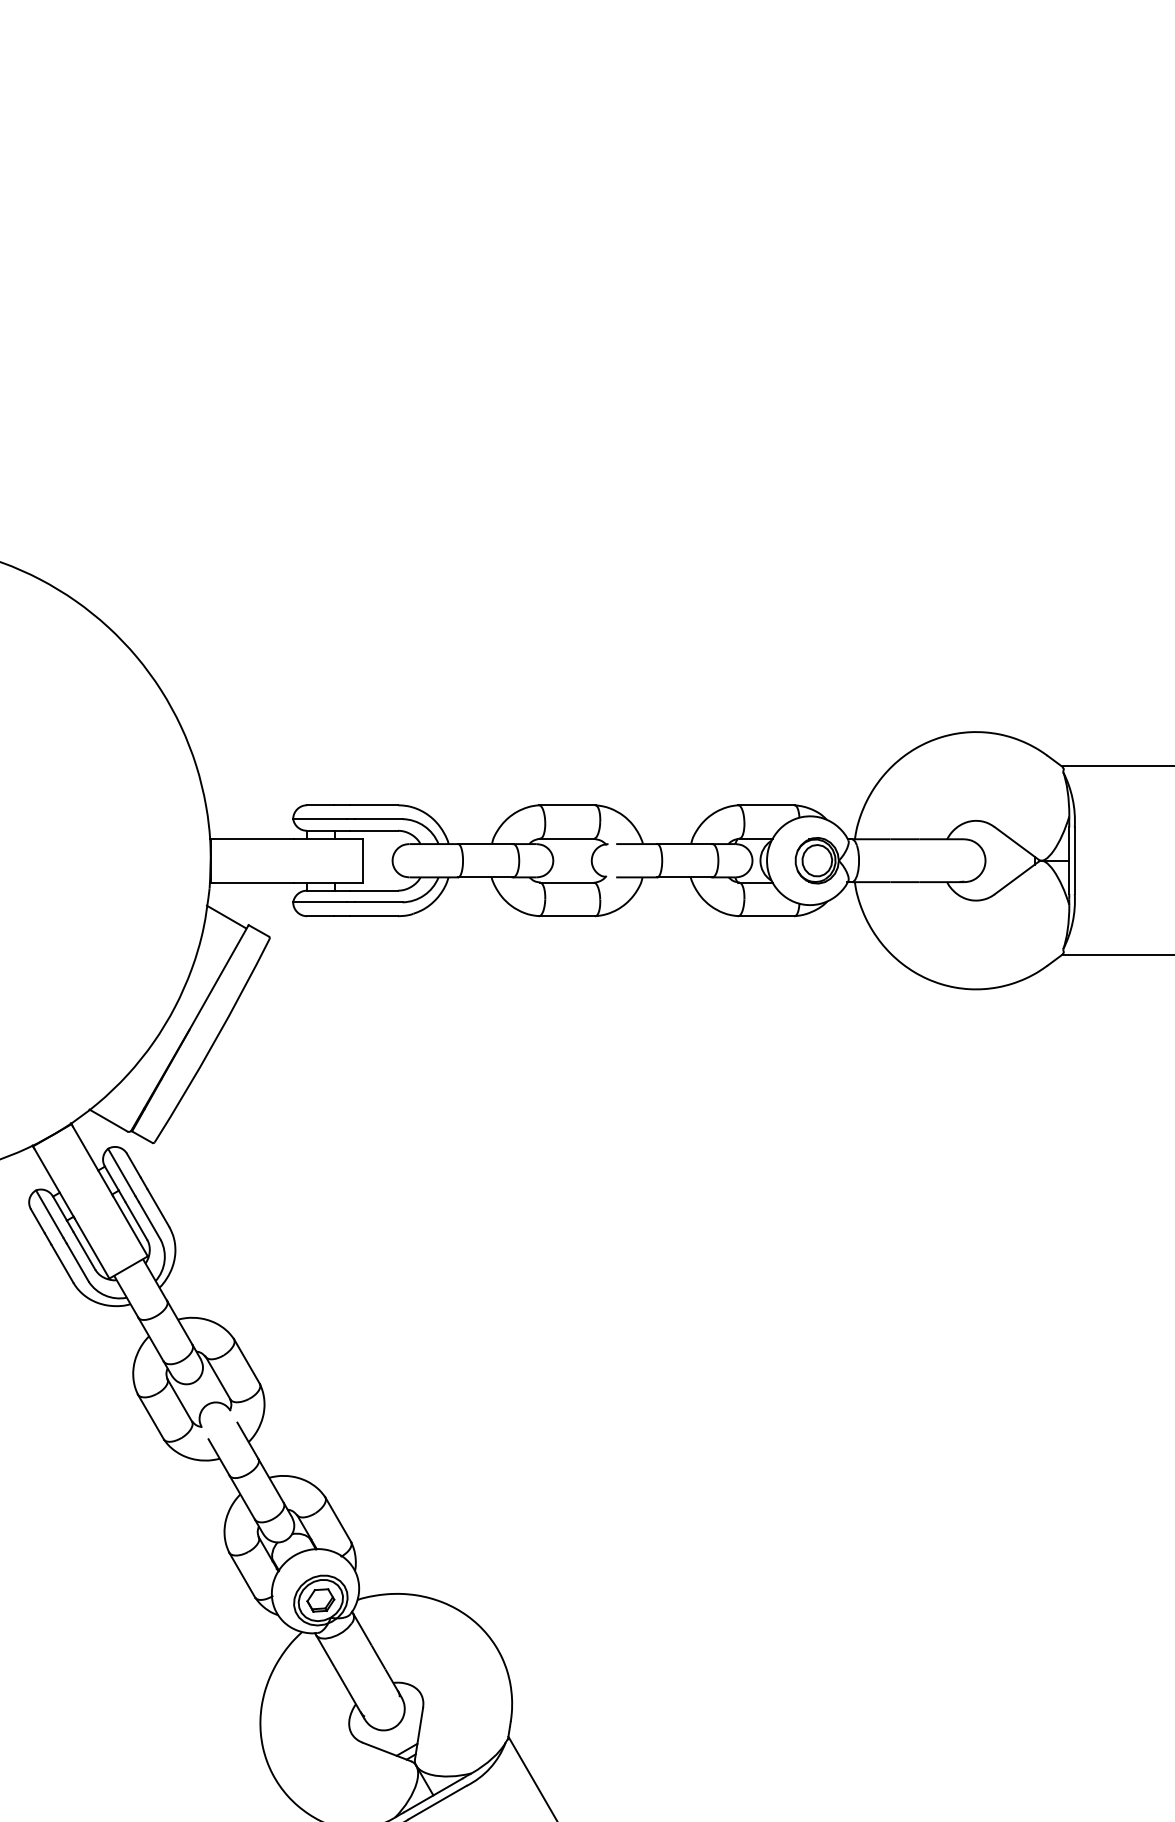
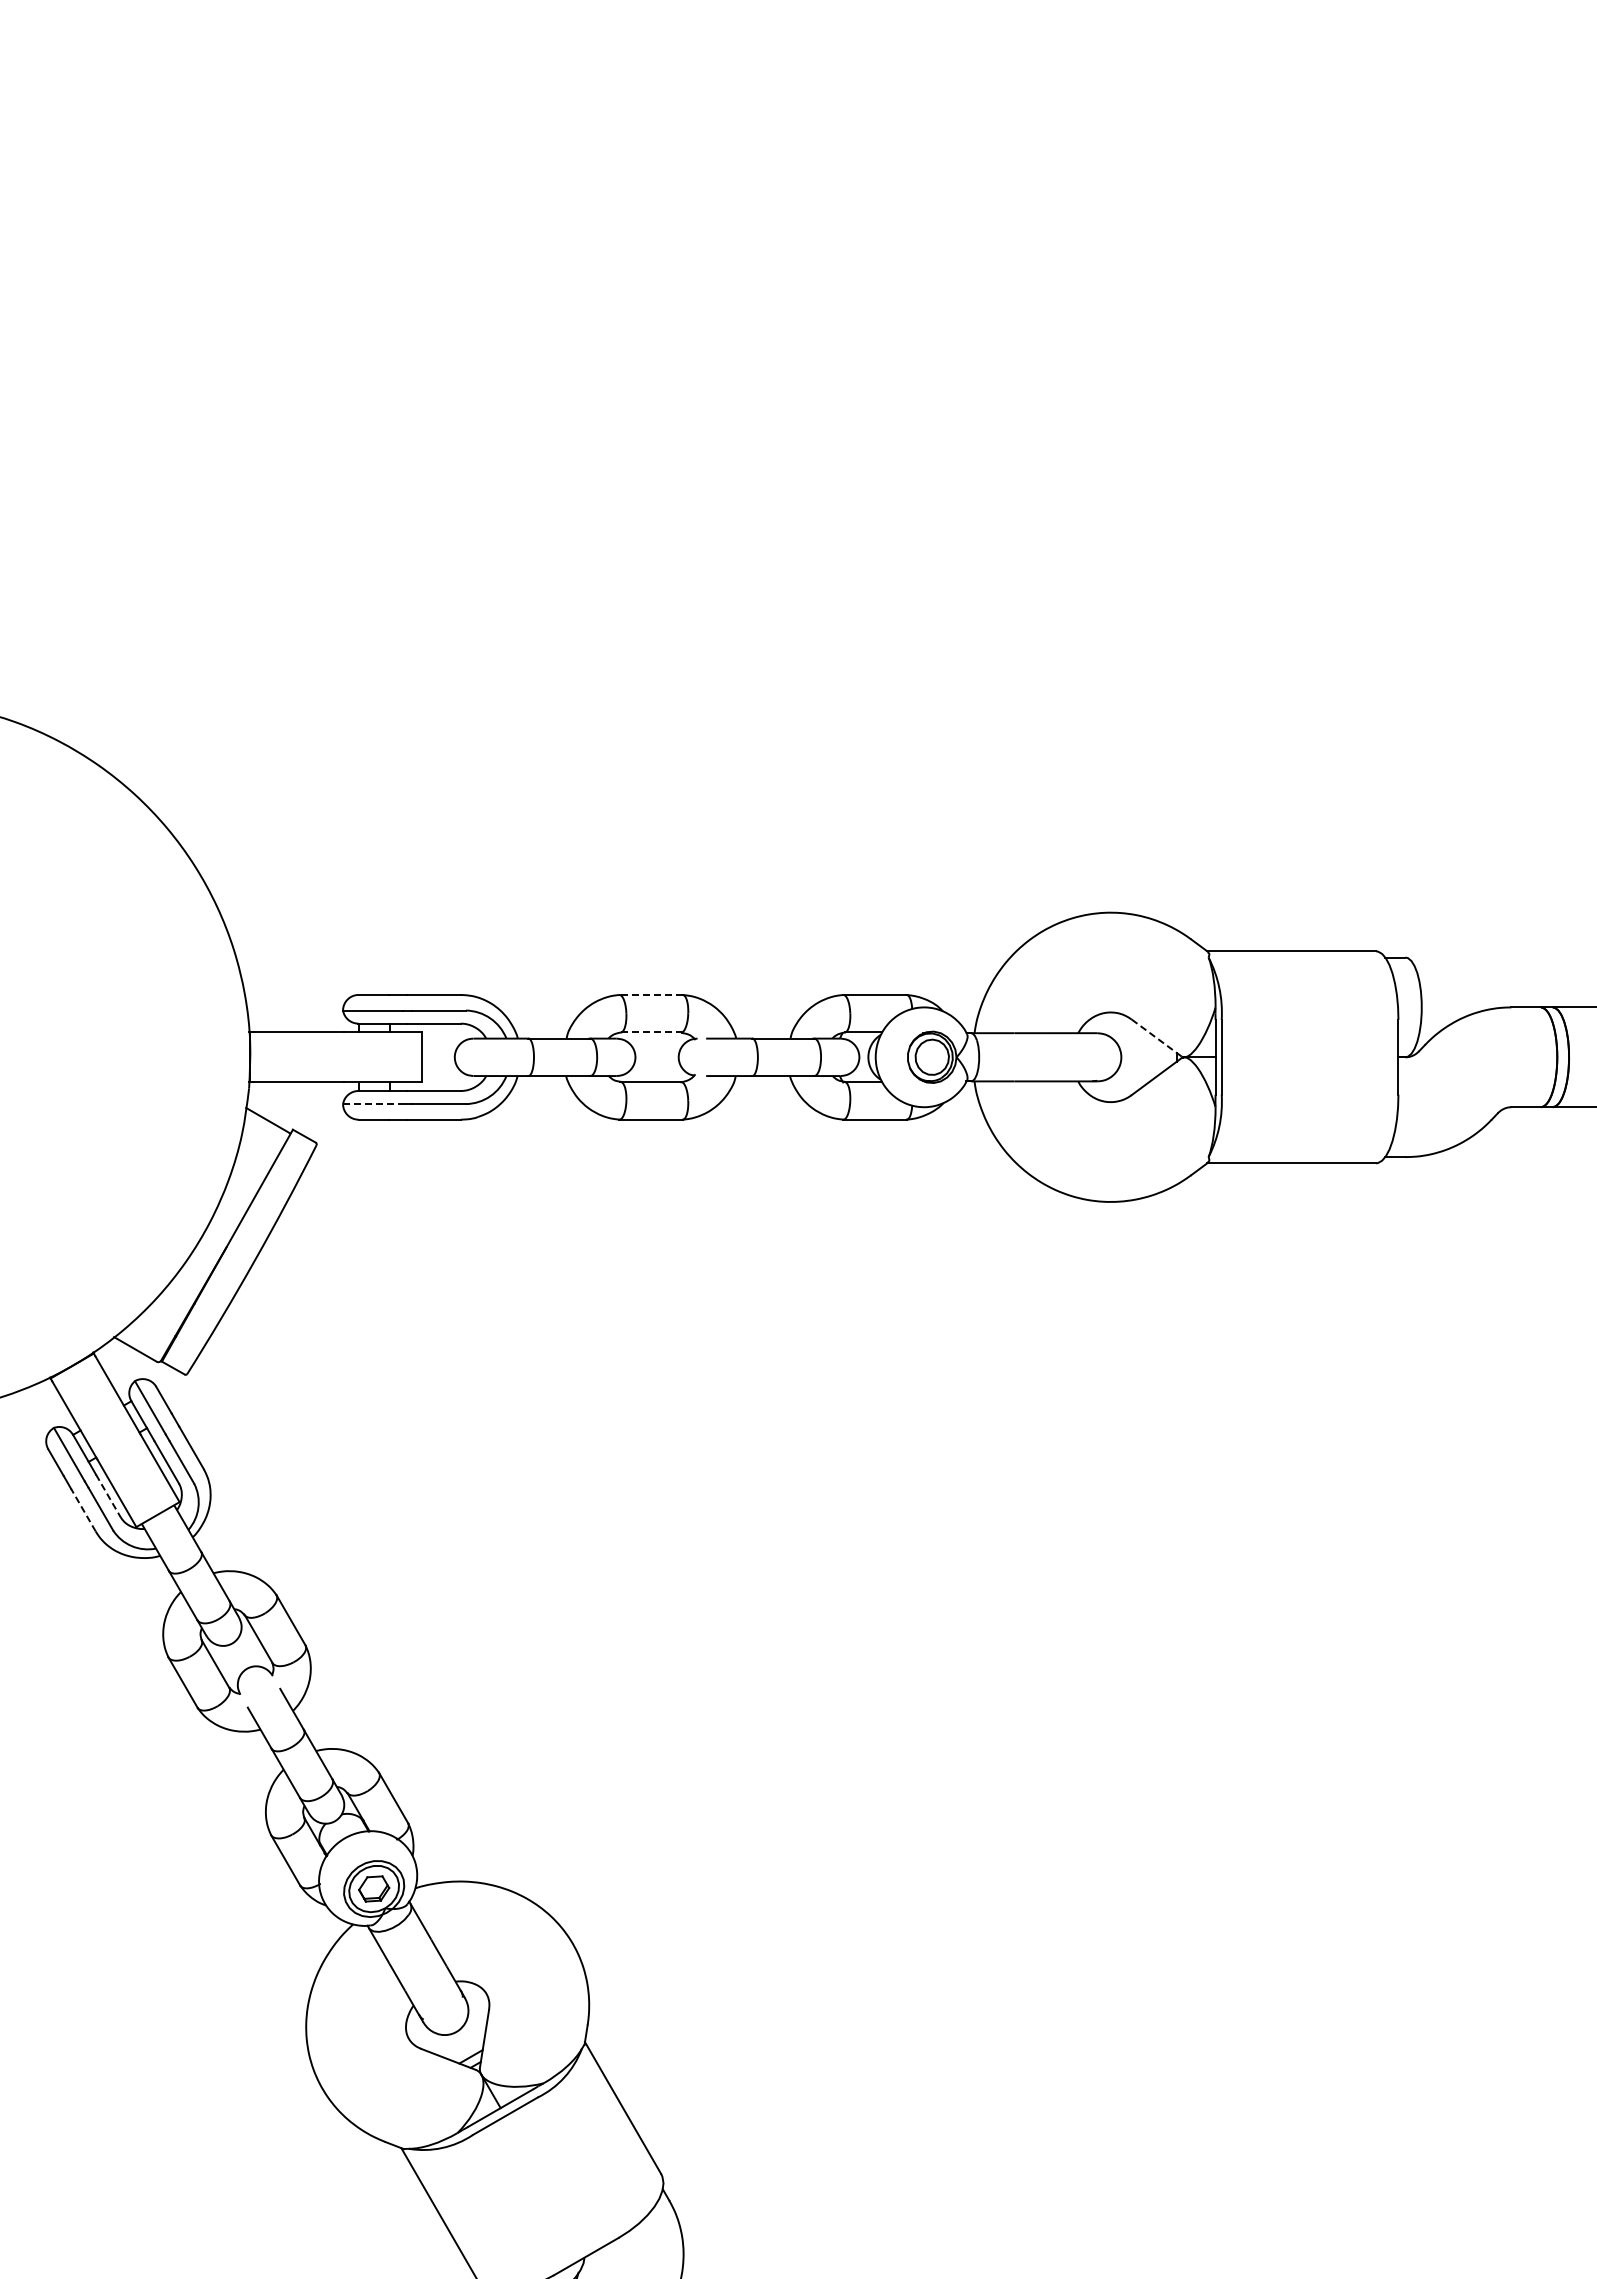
line: (567, 805) -> (651, 995), solid -> dashed
line: (567, 838) -> (651, 1032), solid -> dashed
line: (1016, 843) -> (1156, 1037), solid -> dashed
line: (320, 902) -> (373, 1104), solid -> dashed
line: (84, 1250) -> (108, 1495), solid -> dashed
line: (62, 1263) -> (83, 1510), solid -> dashed

